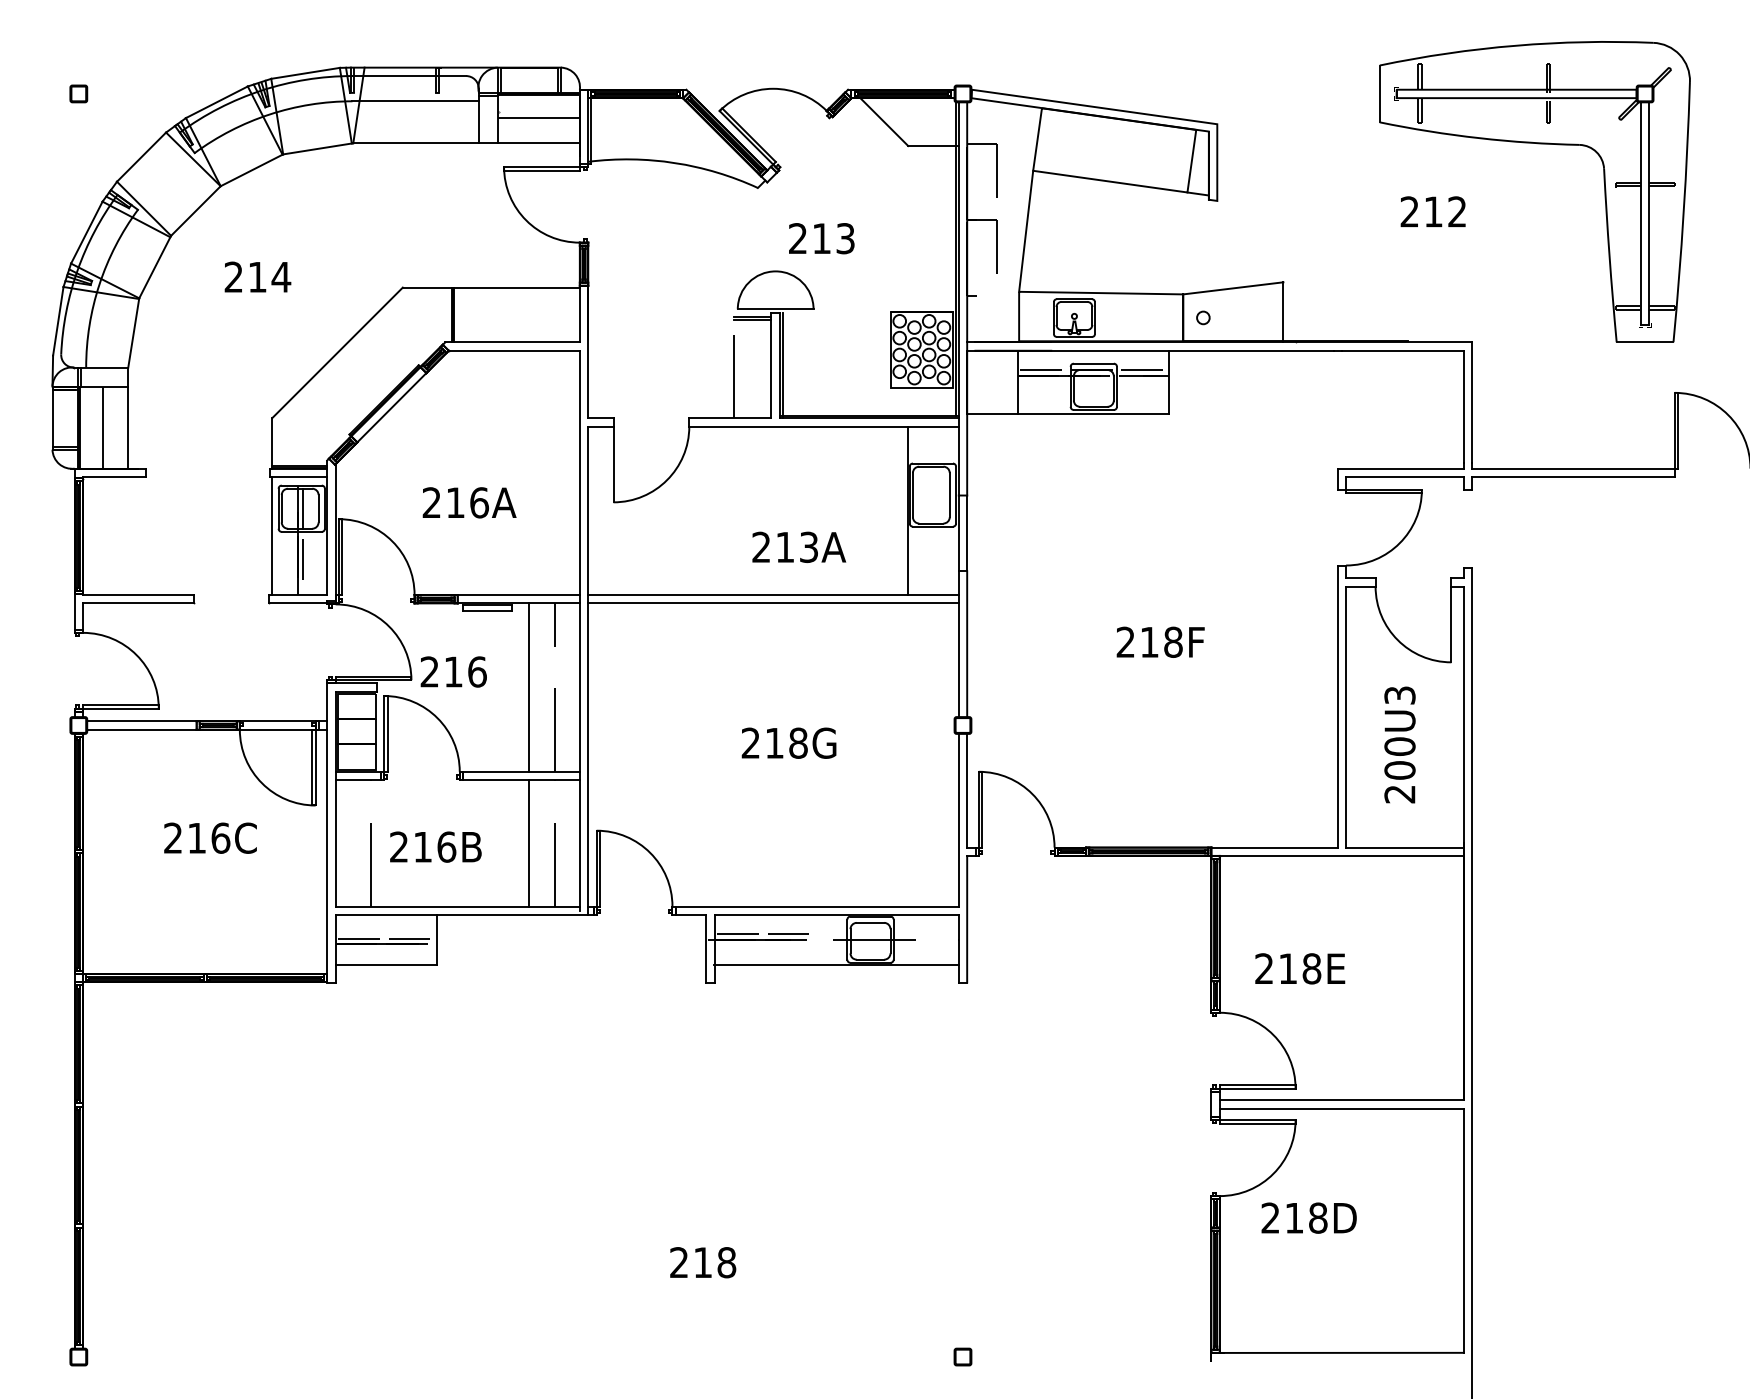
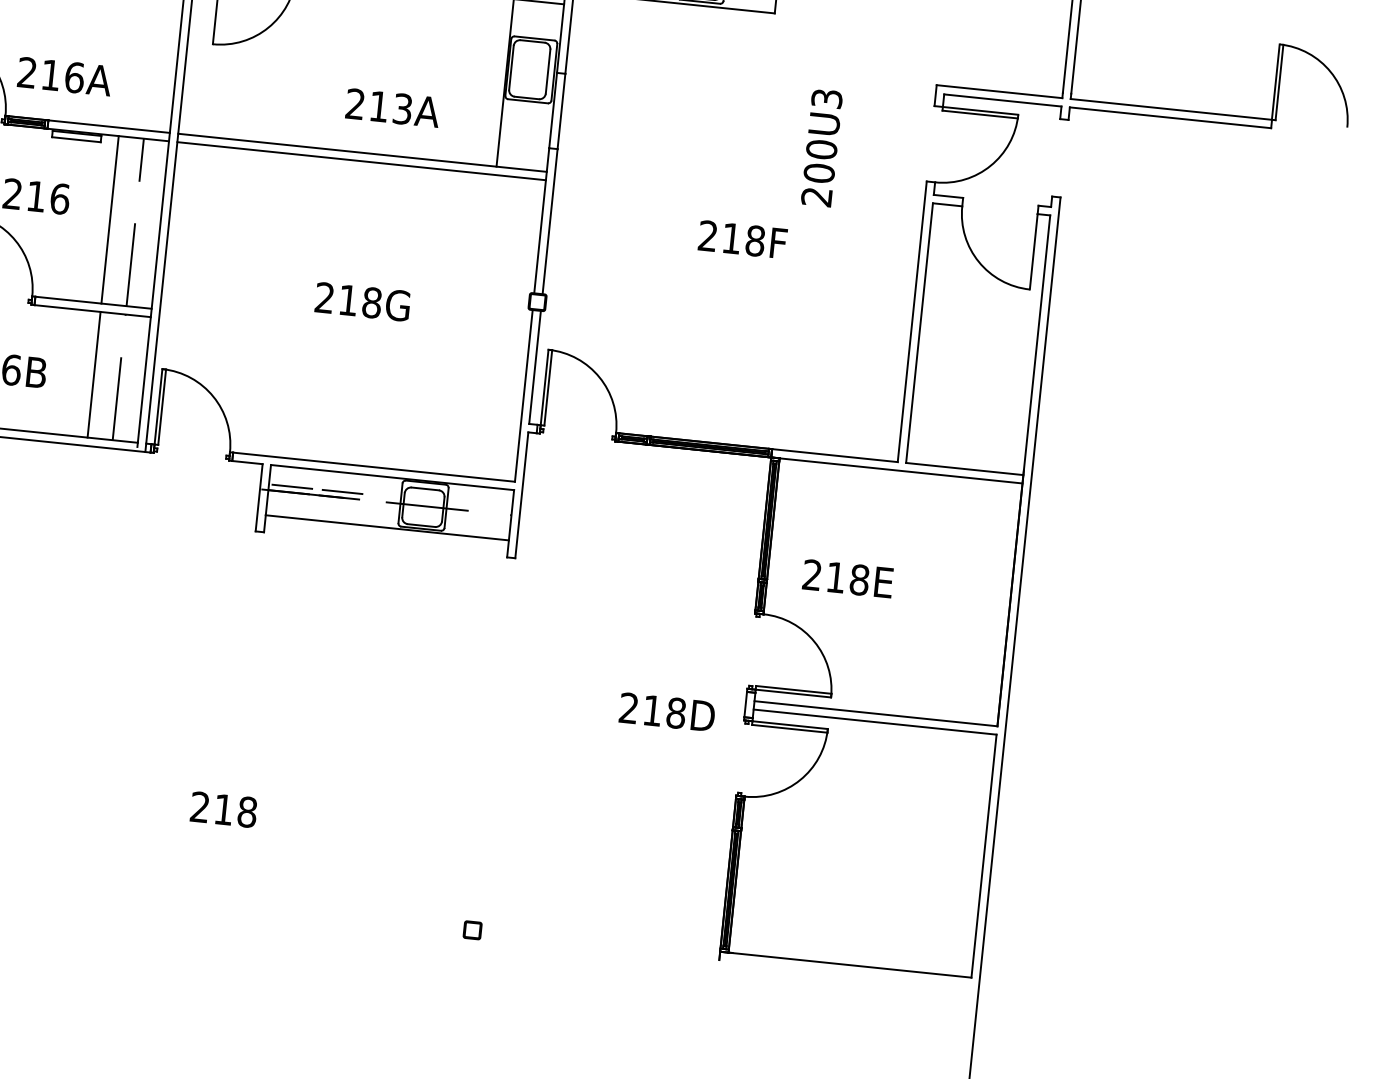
text: (469, 502) -> (64, 76), moved
text: (1399, 744) -> (821, 147), moved
text: (1308, 1217) -> (666, 711), moved

